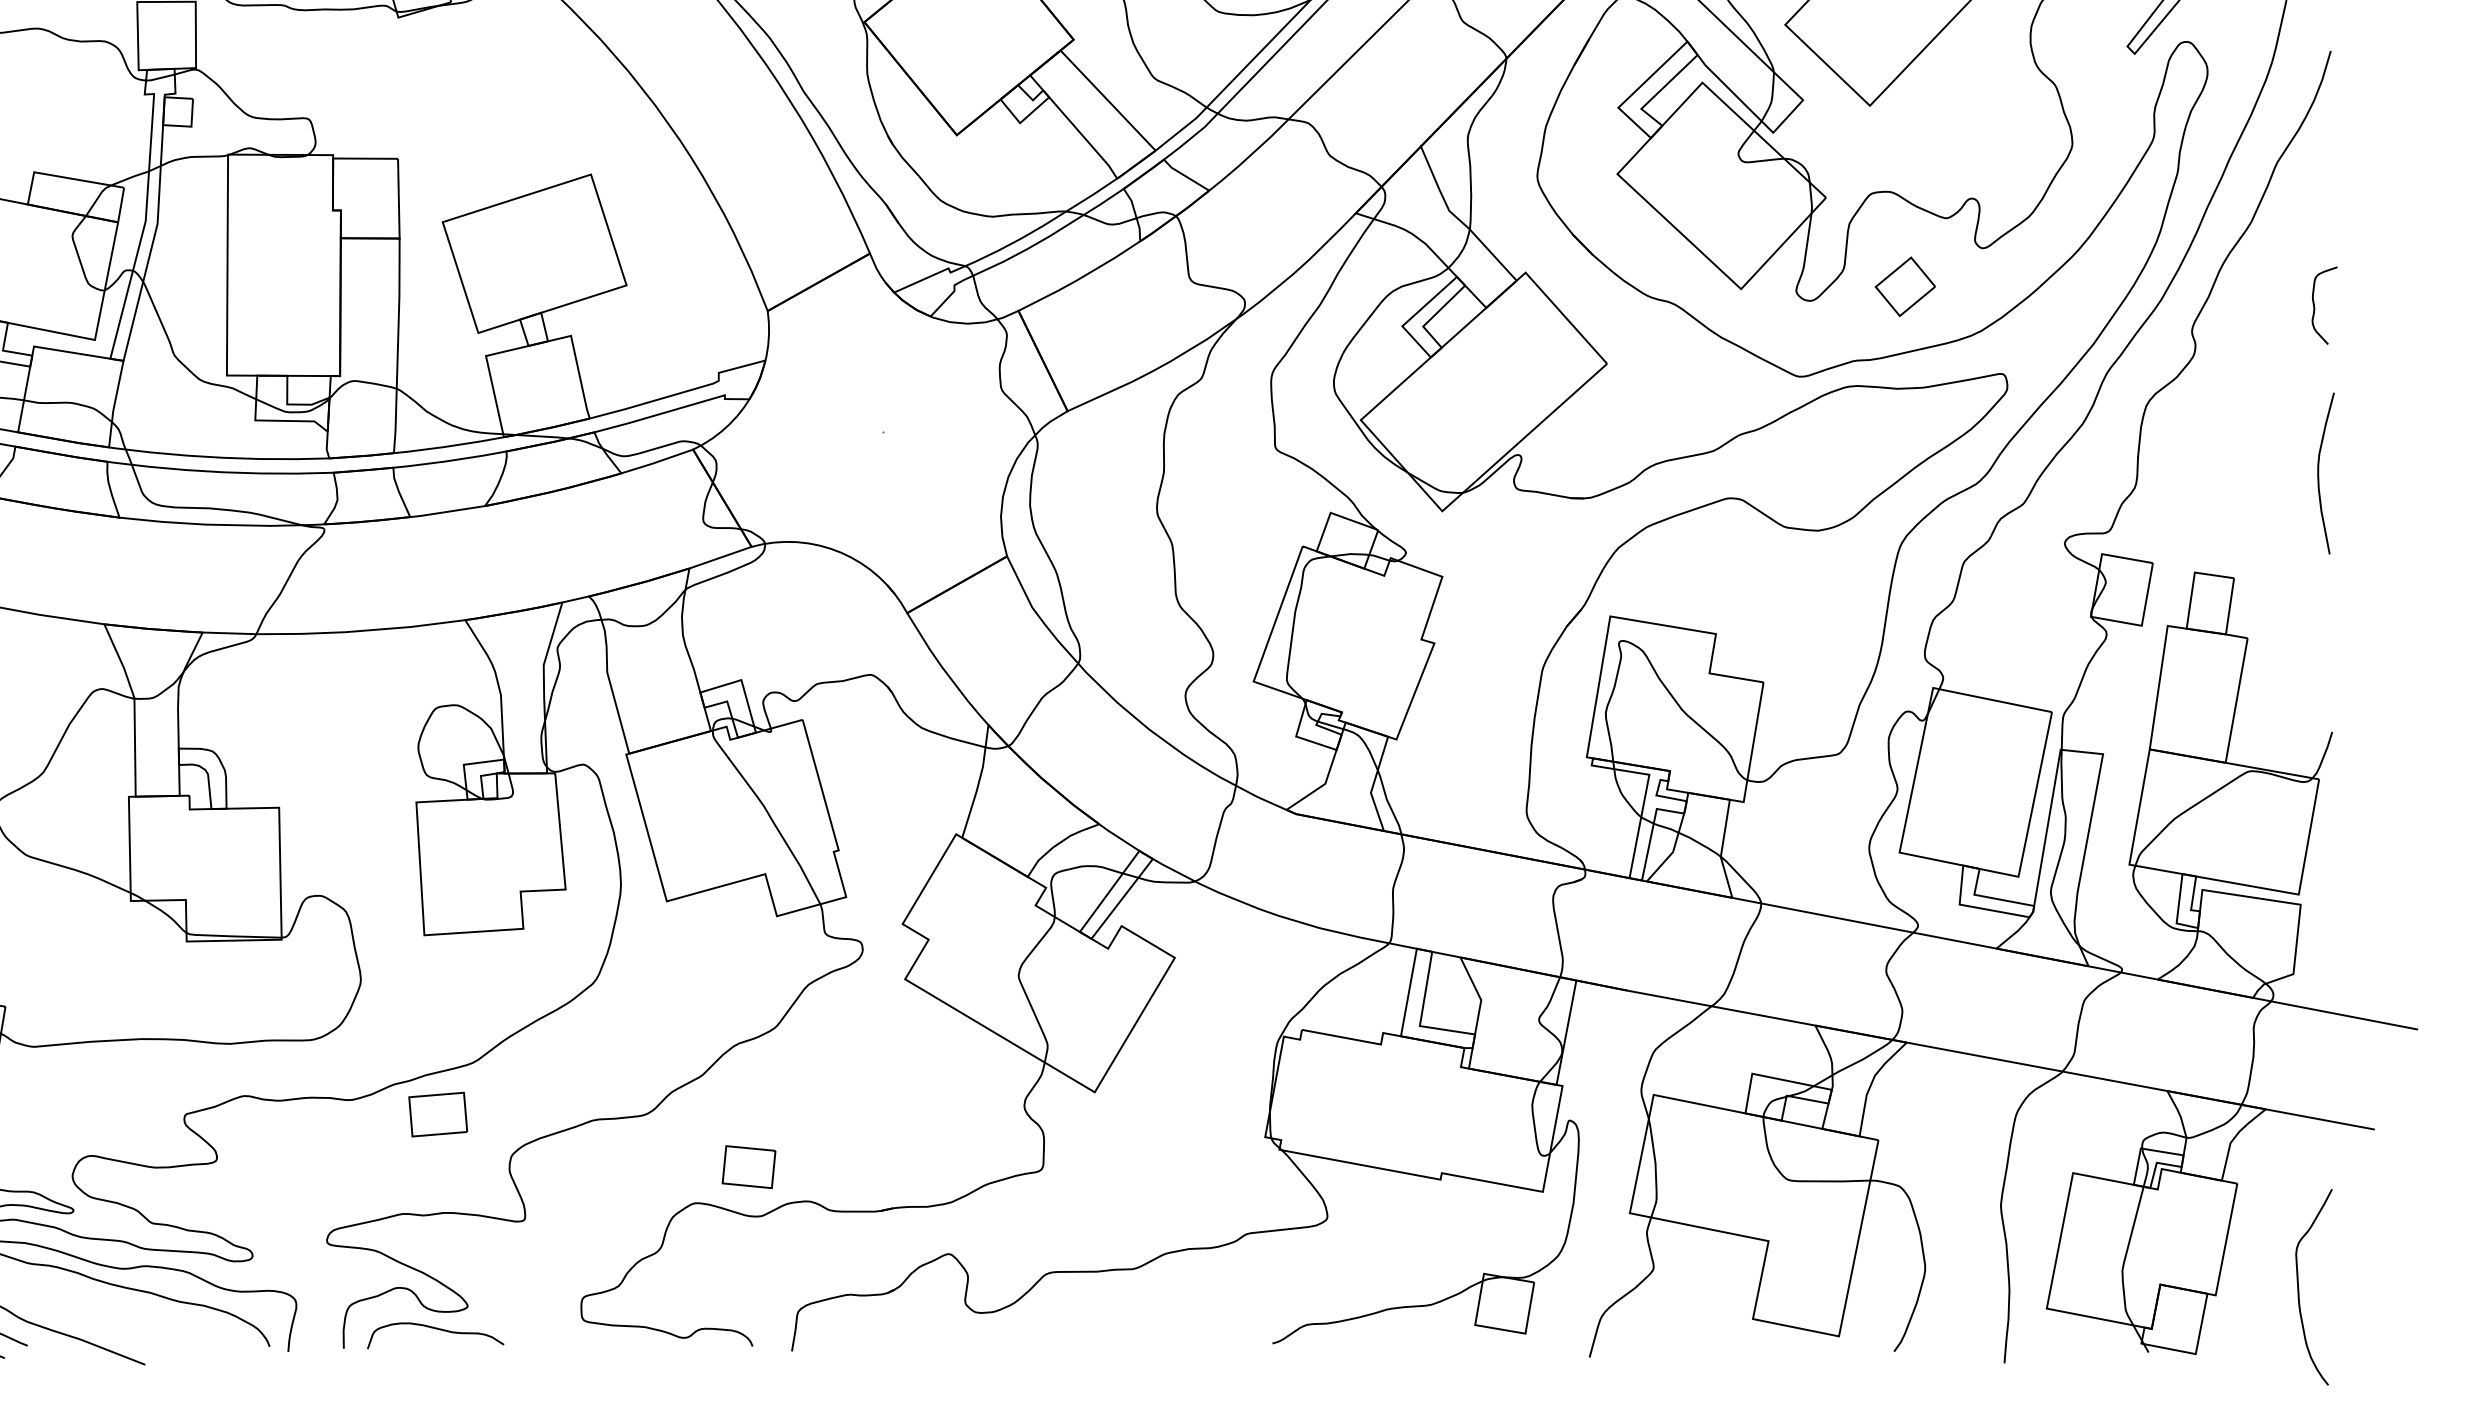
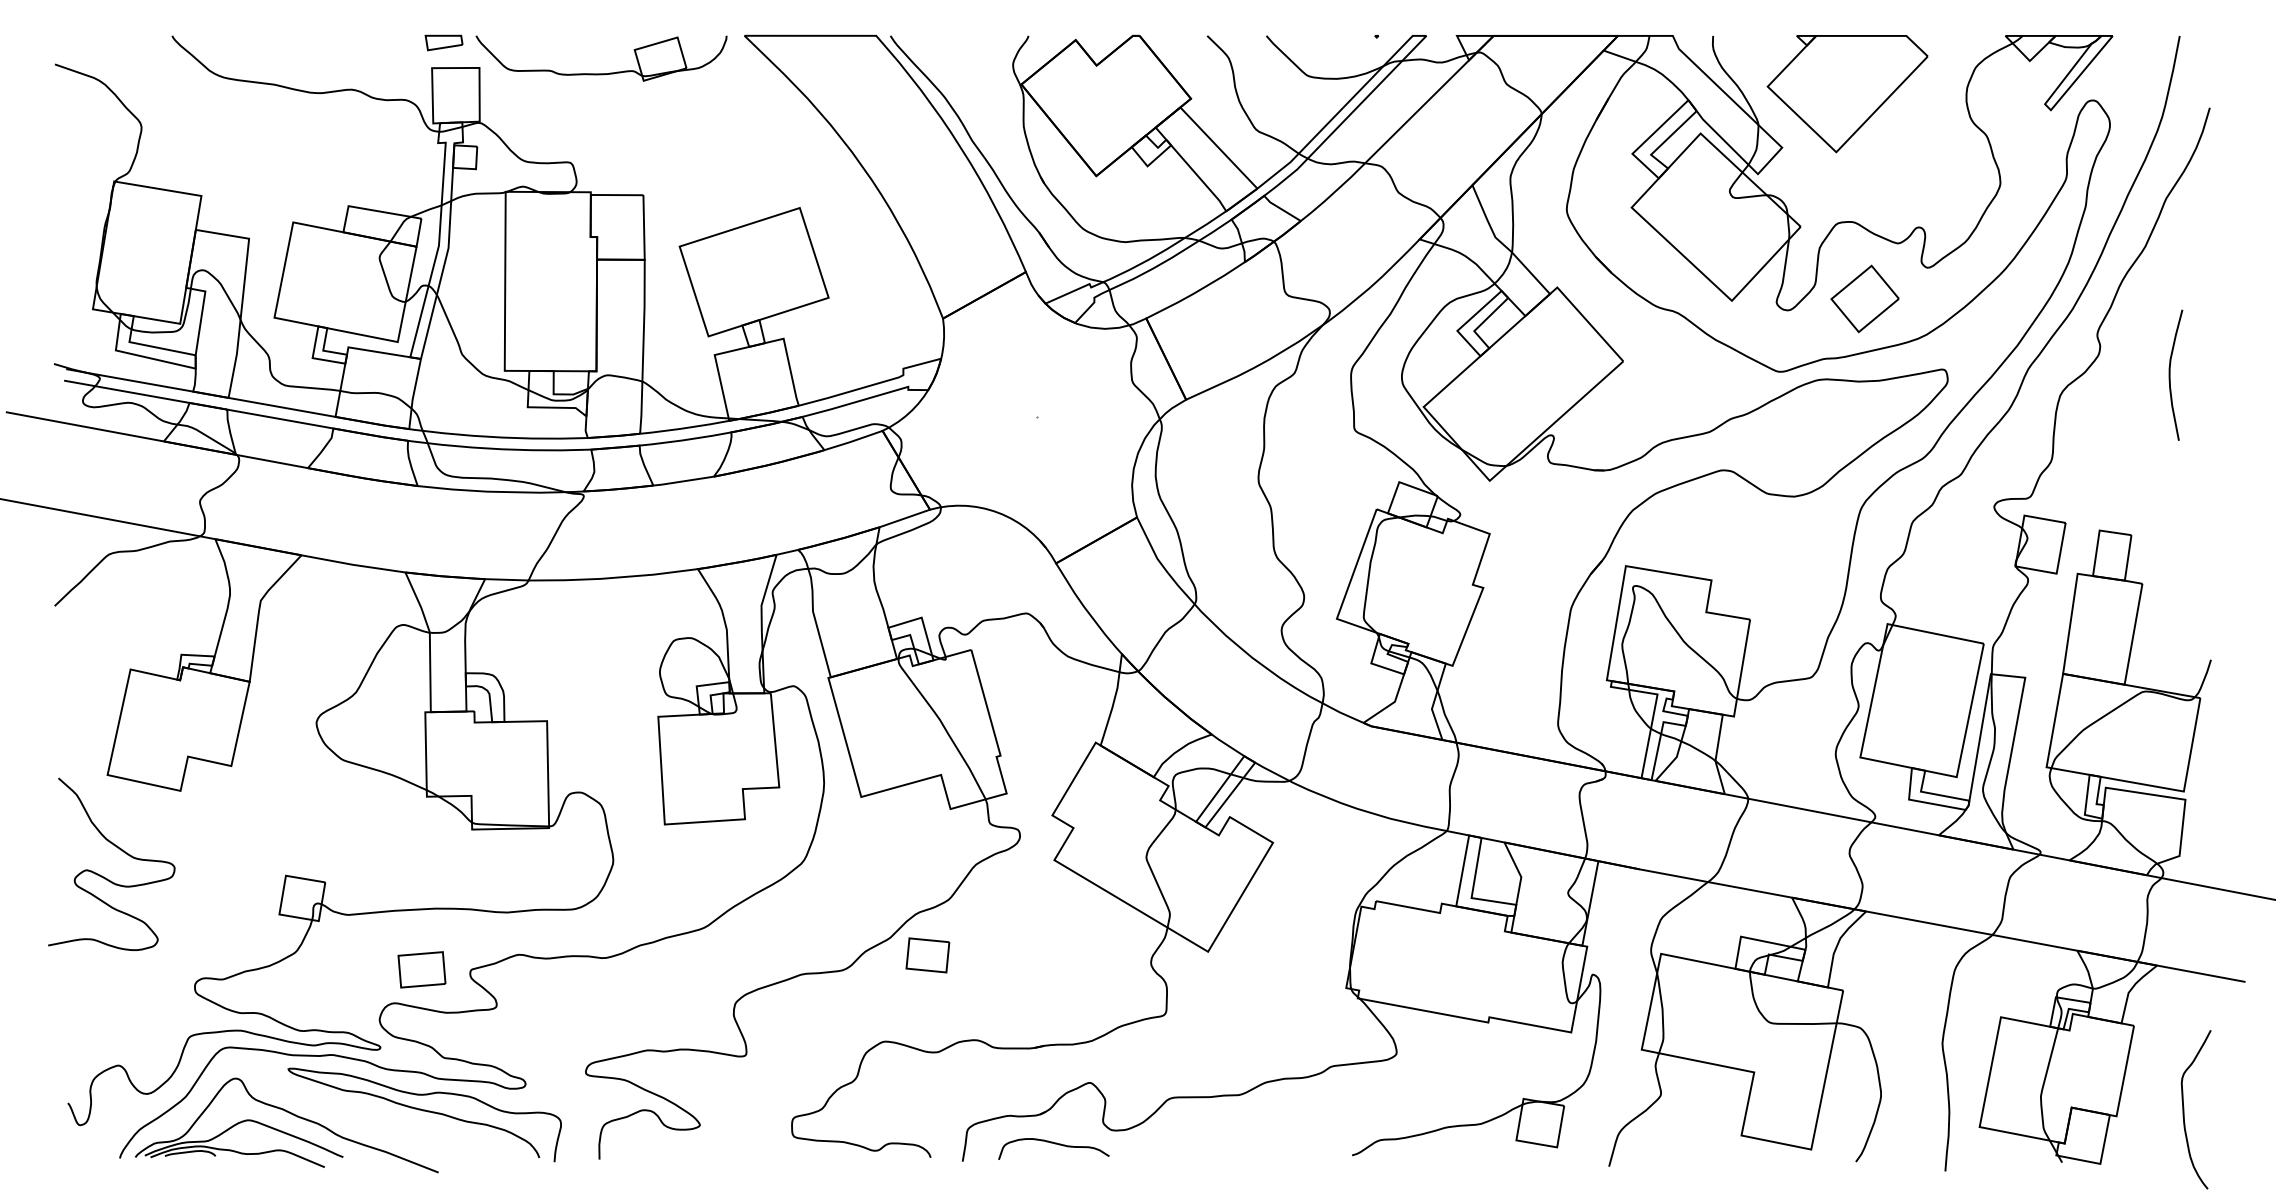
part: (1904, 286) -> (1864, 298), size x1.4
curve: (2315, 305) -> (2197, 314), removed
curve: (2319, 472) -> (2170, 374), moved
part: (437, 1114) -> (421, 969), moved
part: (748, 1167) -> (927, 955), moved
curve: (436, 1330) -> (1054, 1144), moved

